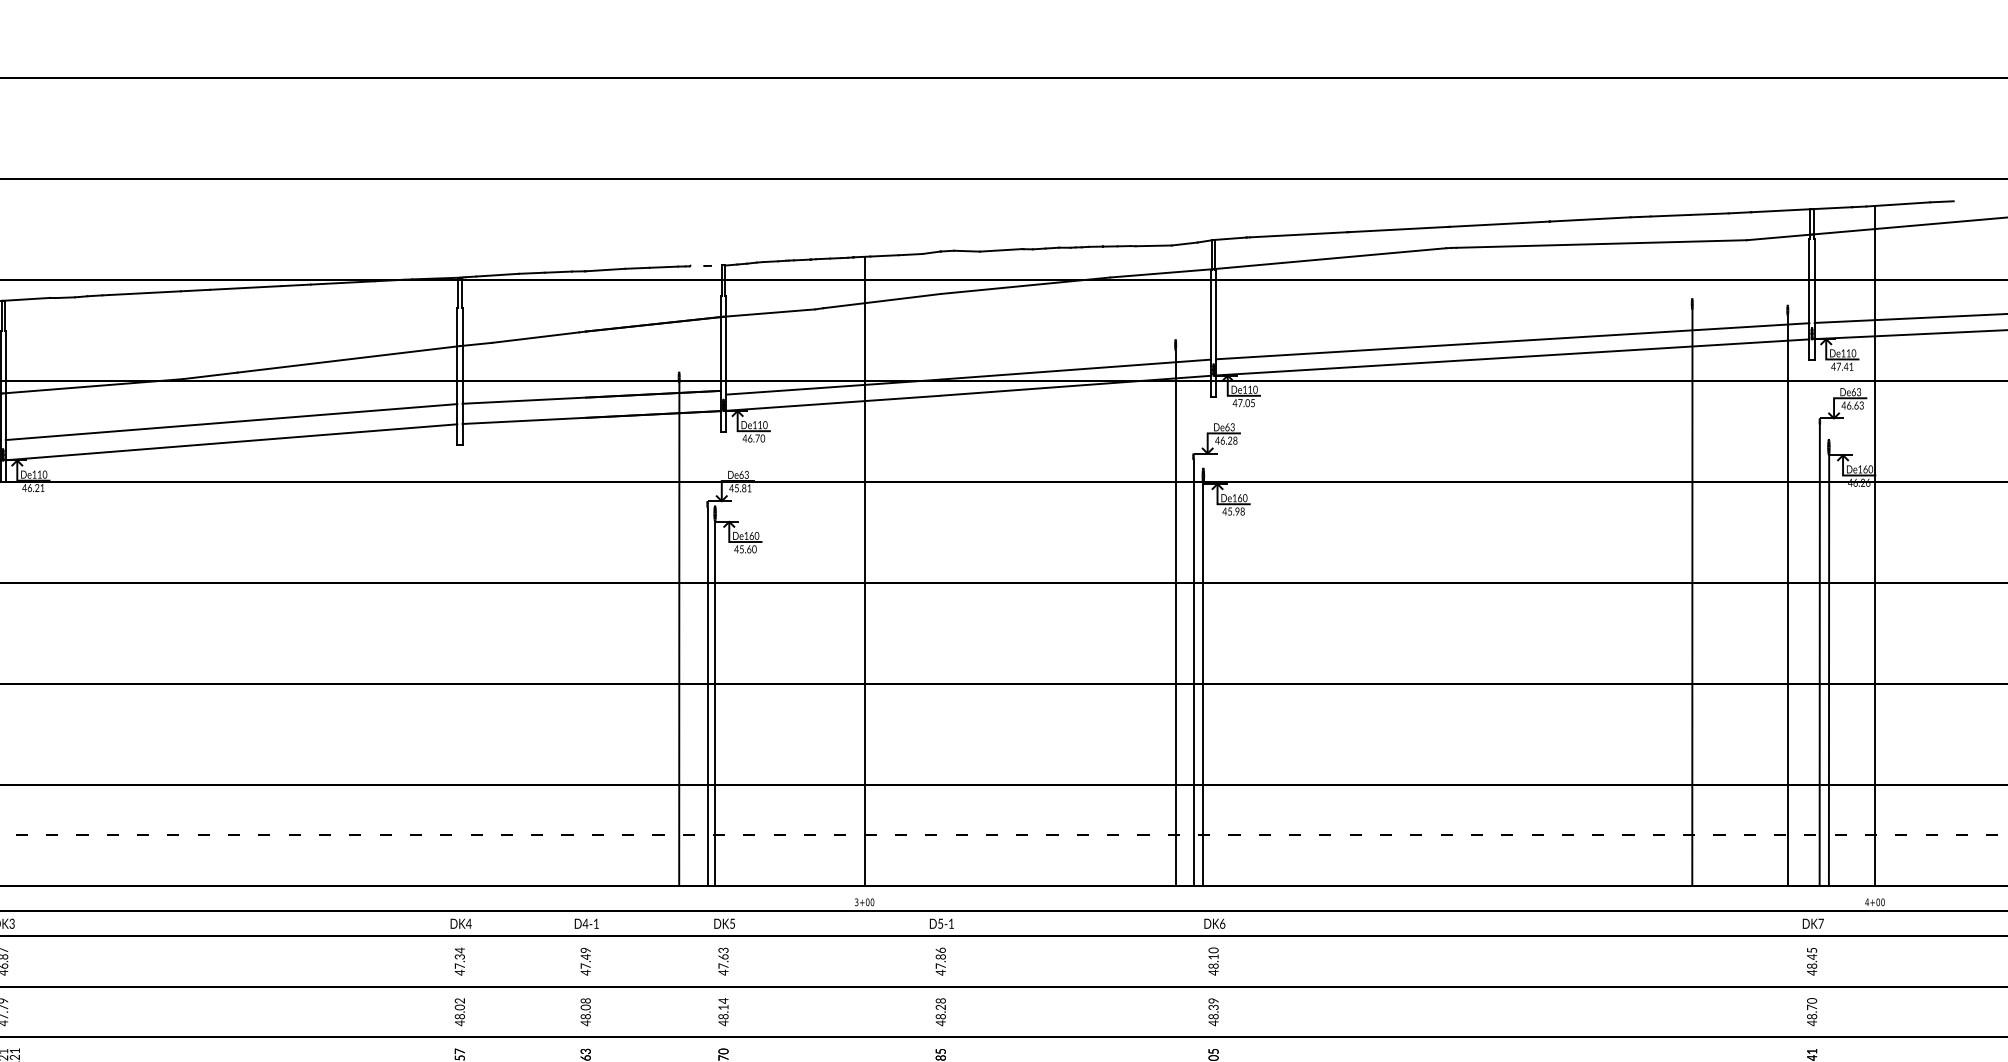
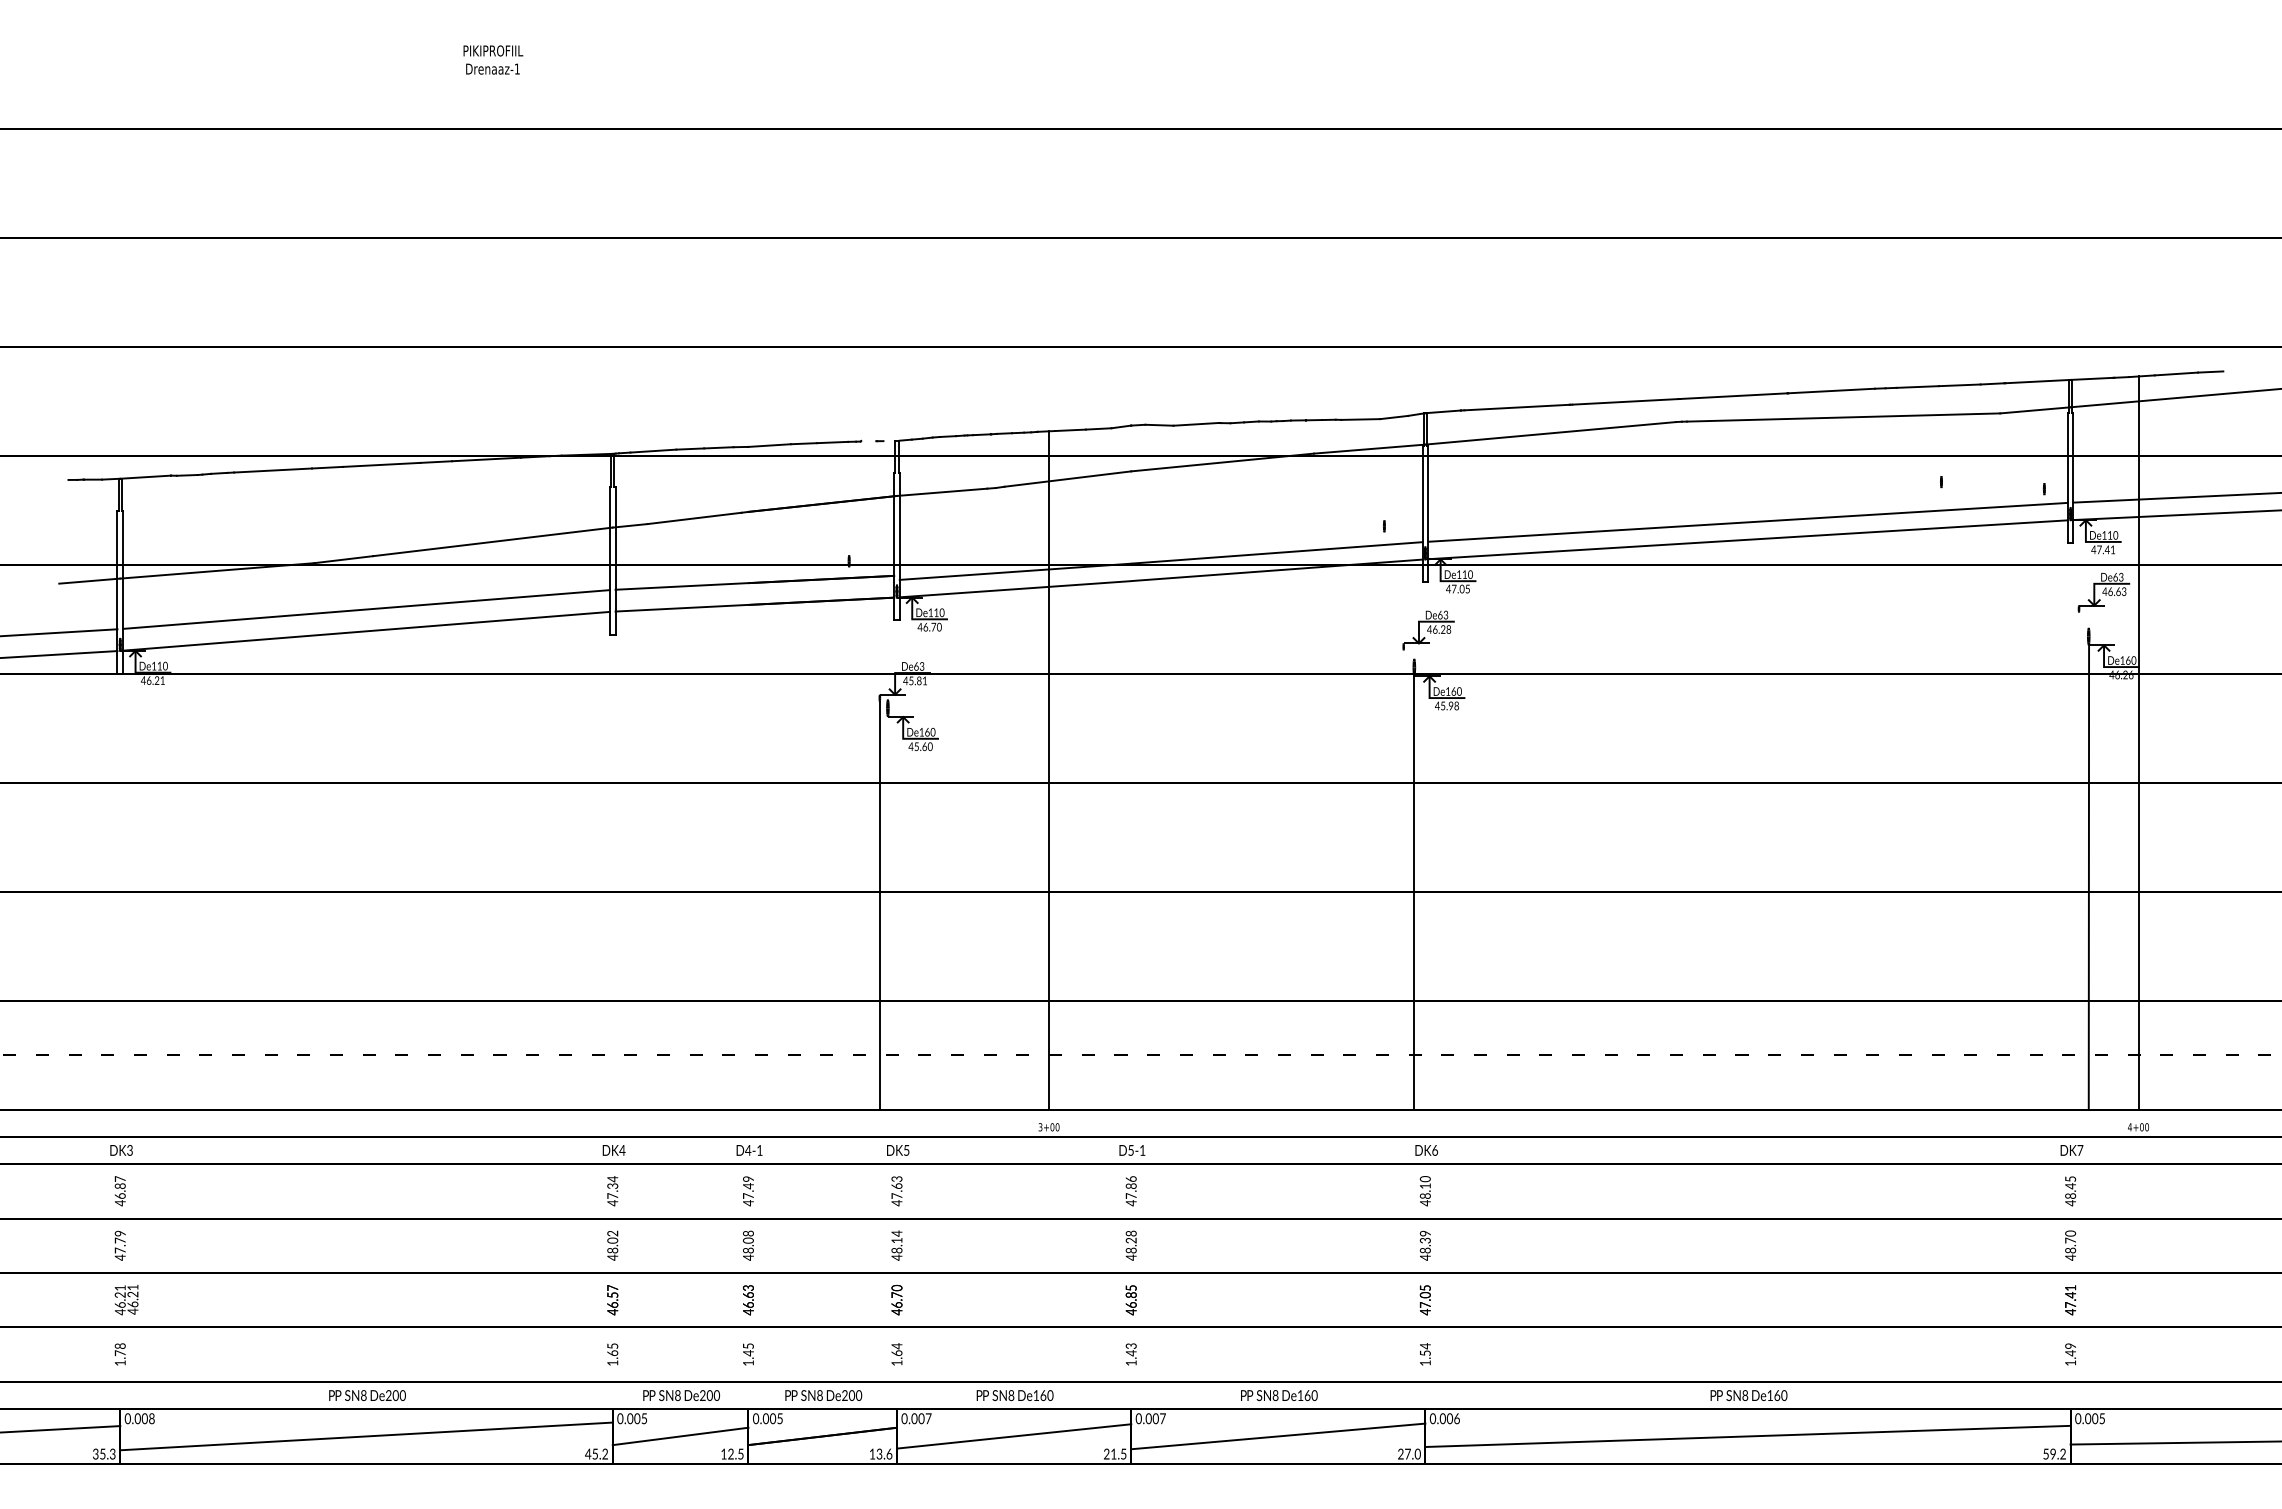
line: (1692, 597) -> (1941, 798), removed
line: (1787, 601) -> (2044, 802), removed
line: (1175, 617) -> (1384, 820), removed
line: (679, 633) -> (849, 837), removed
line: (1819, 654) -> (2078, 860), removed
line: (1193, 672) -> (1403, 879), removed
line: (714, 704) -> (887, 913), removed

